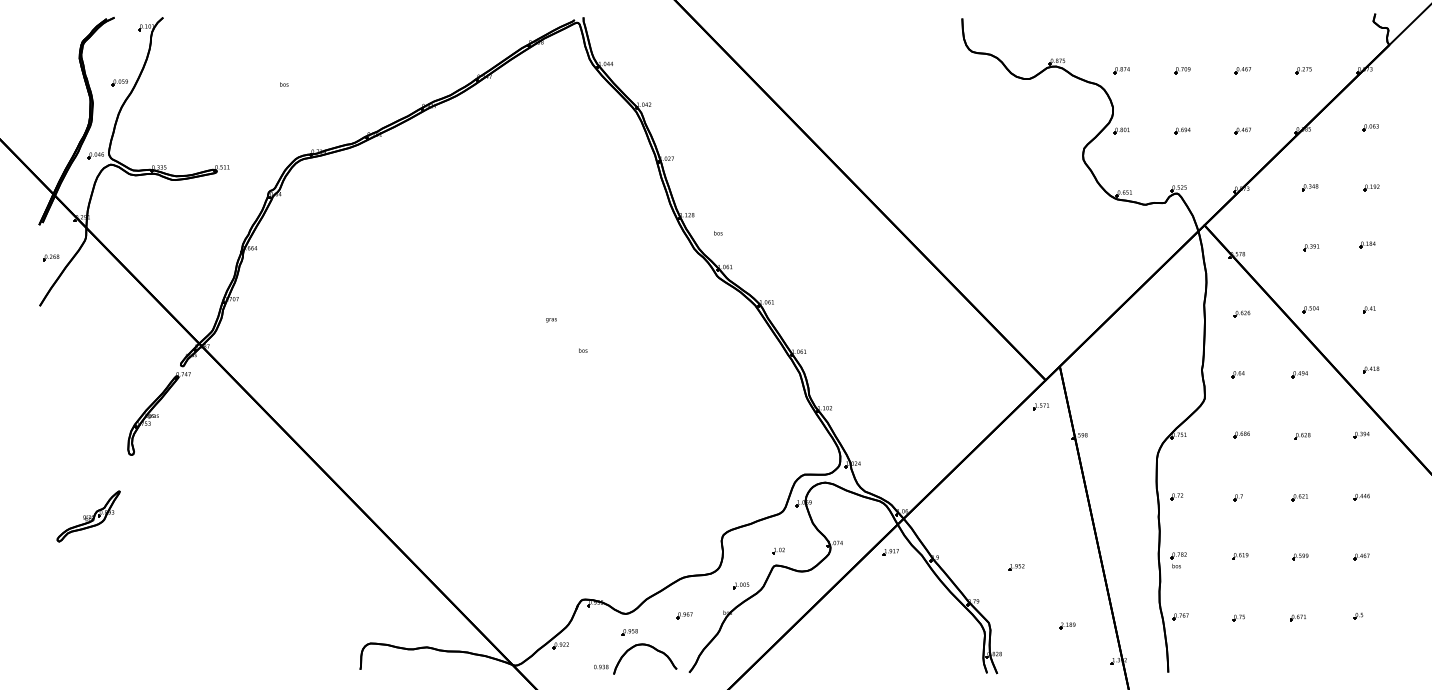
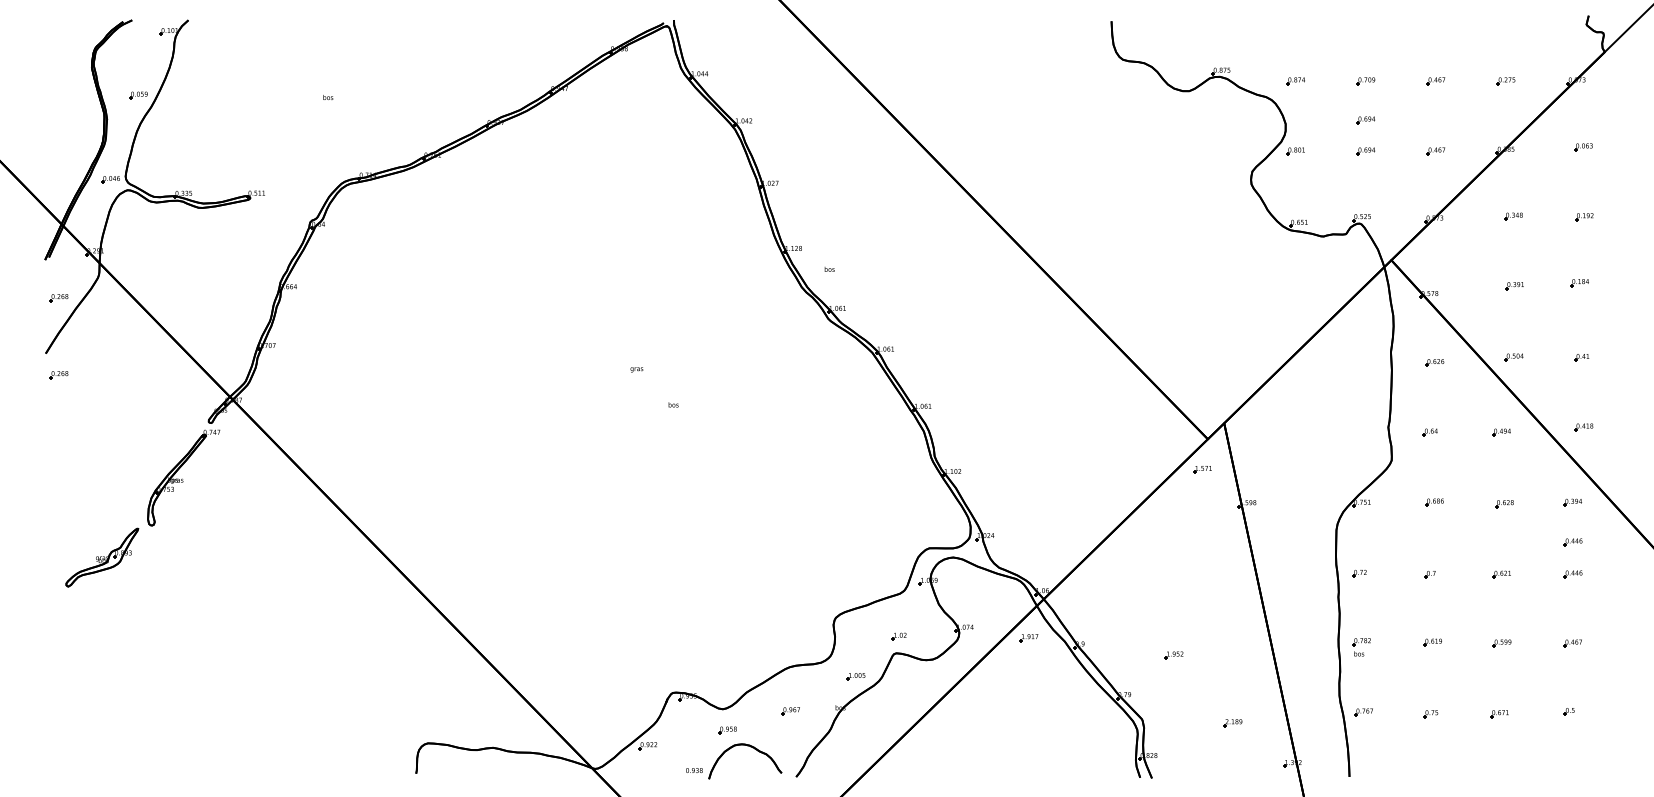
part: (1182, 104) -> (1365, 120), added
part: (50, 325) -> (58, 375), added
part: (1361, 469) -> (1572, 542), added
part: (88, 516) -> (102, 557), moved

